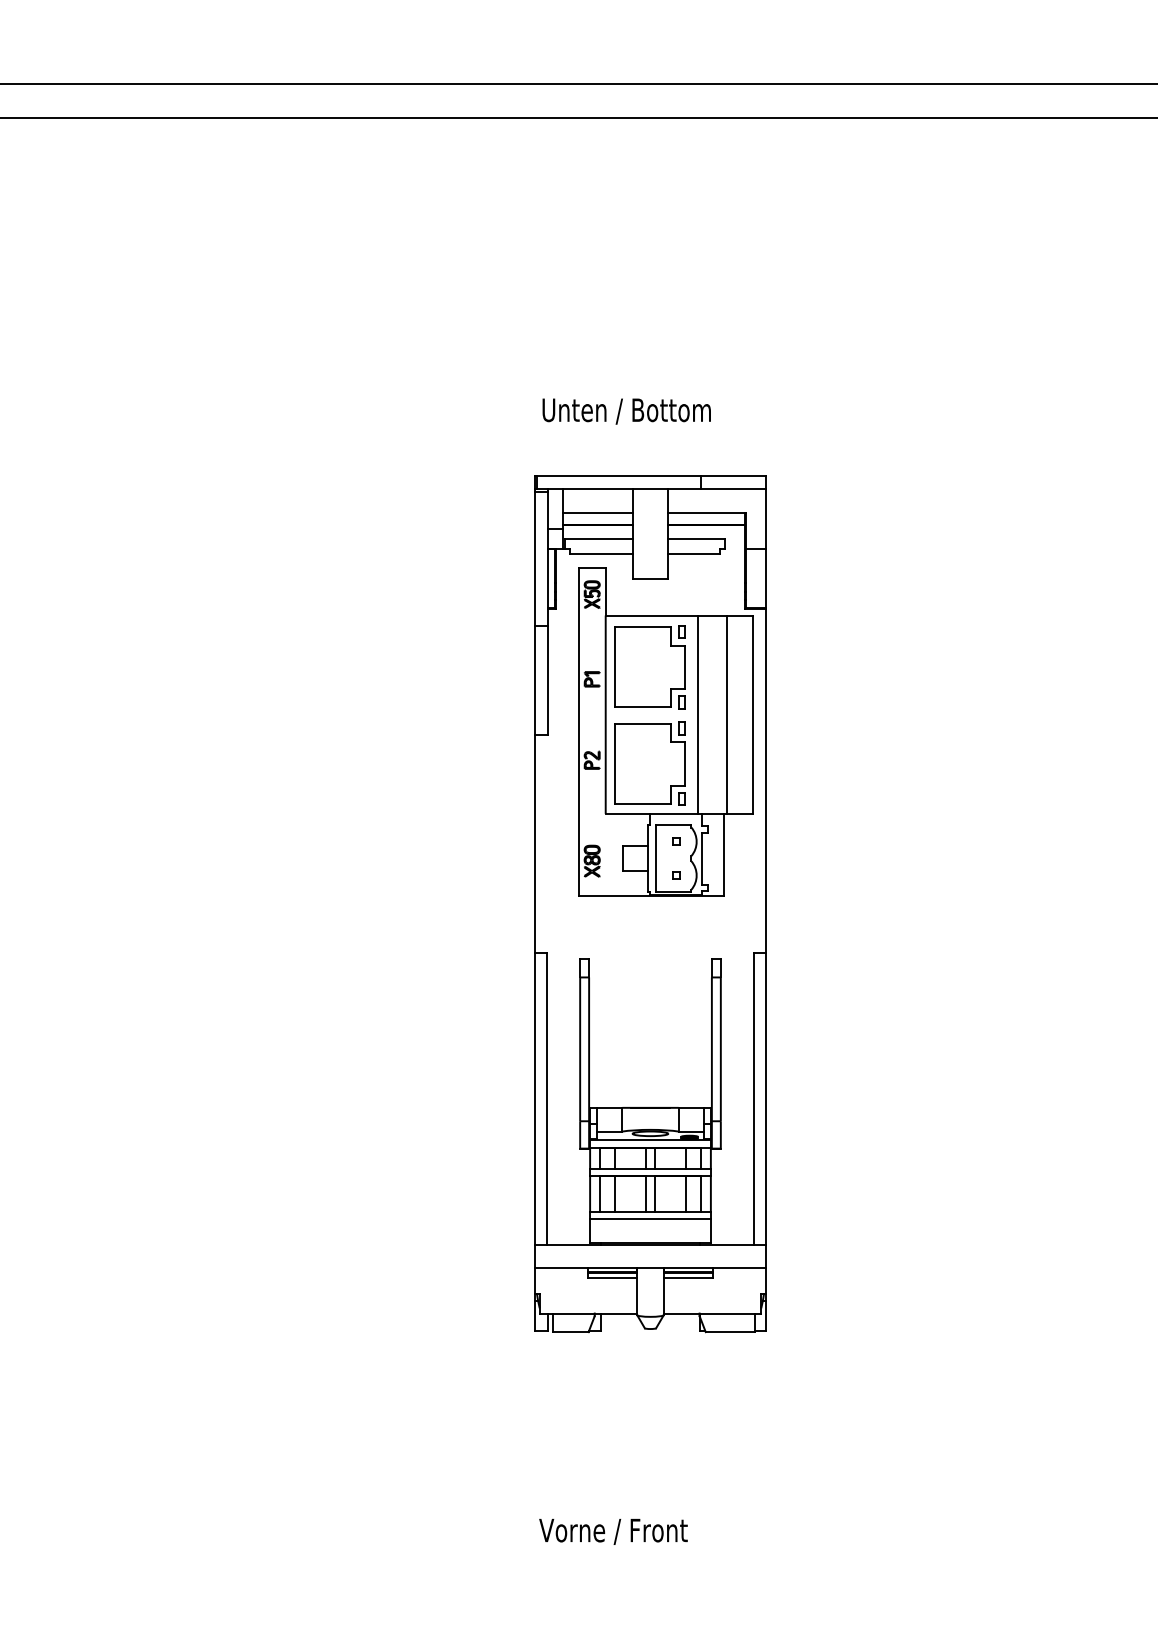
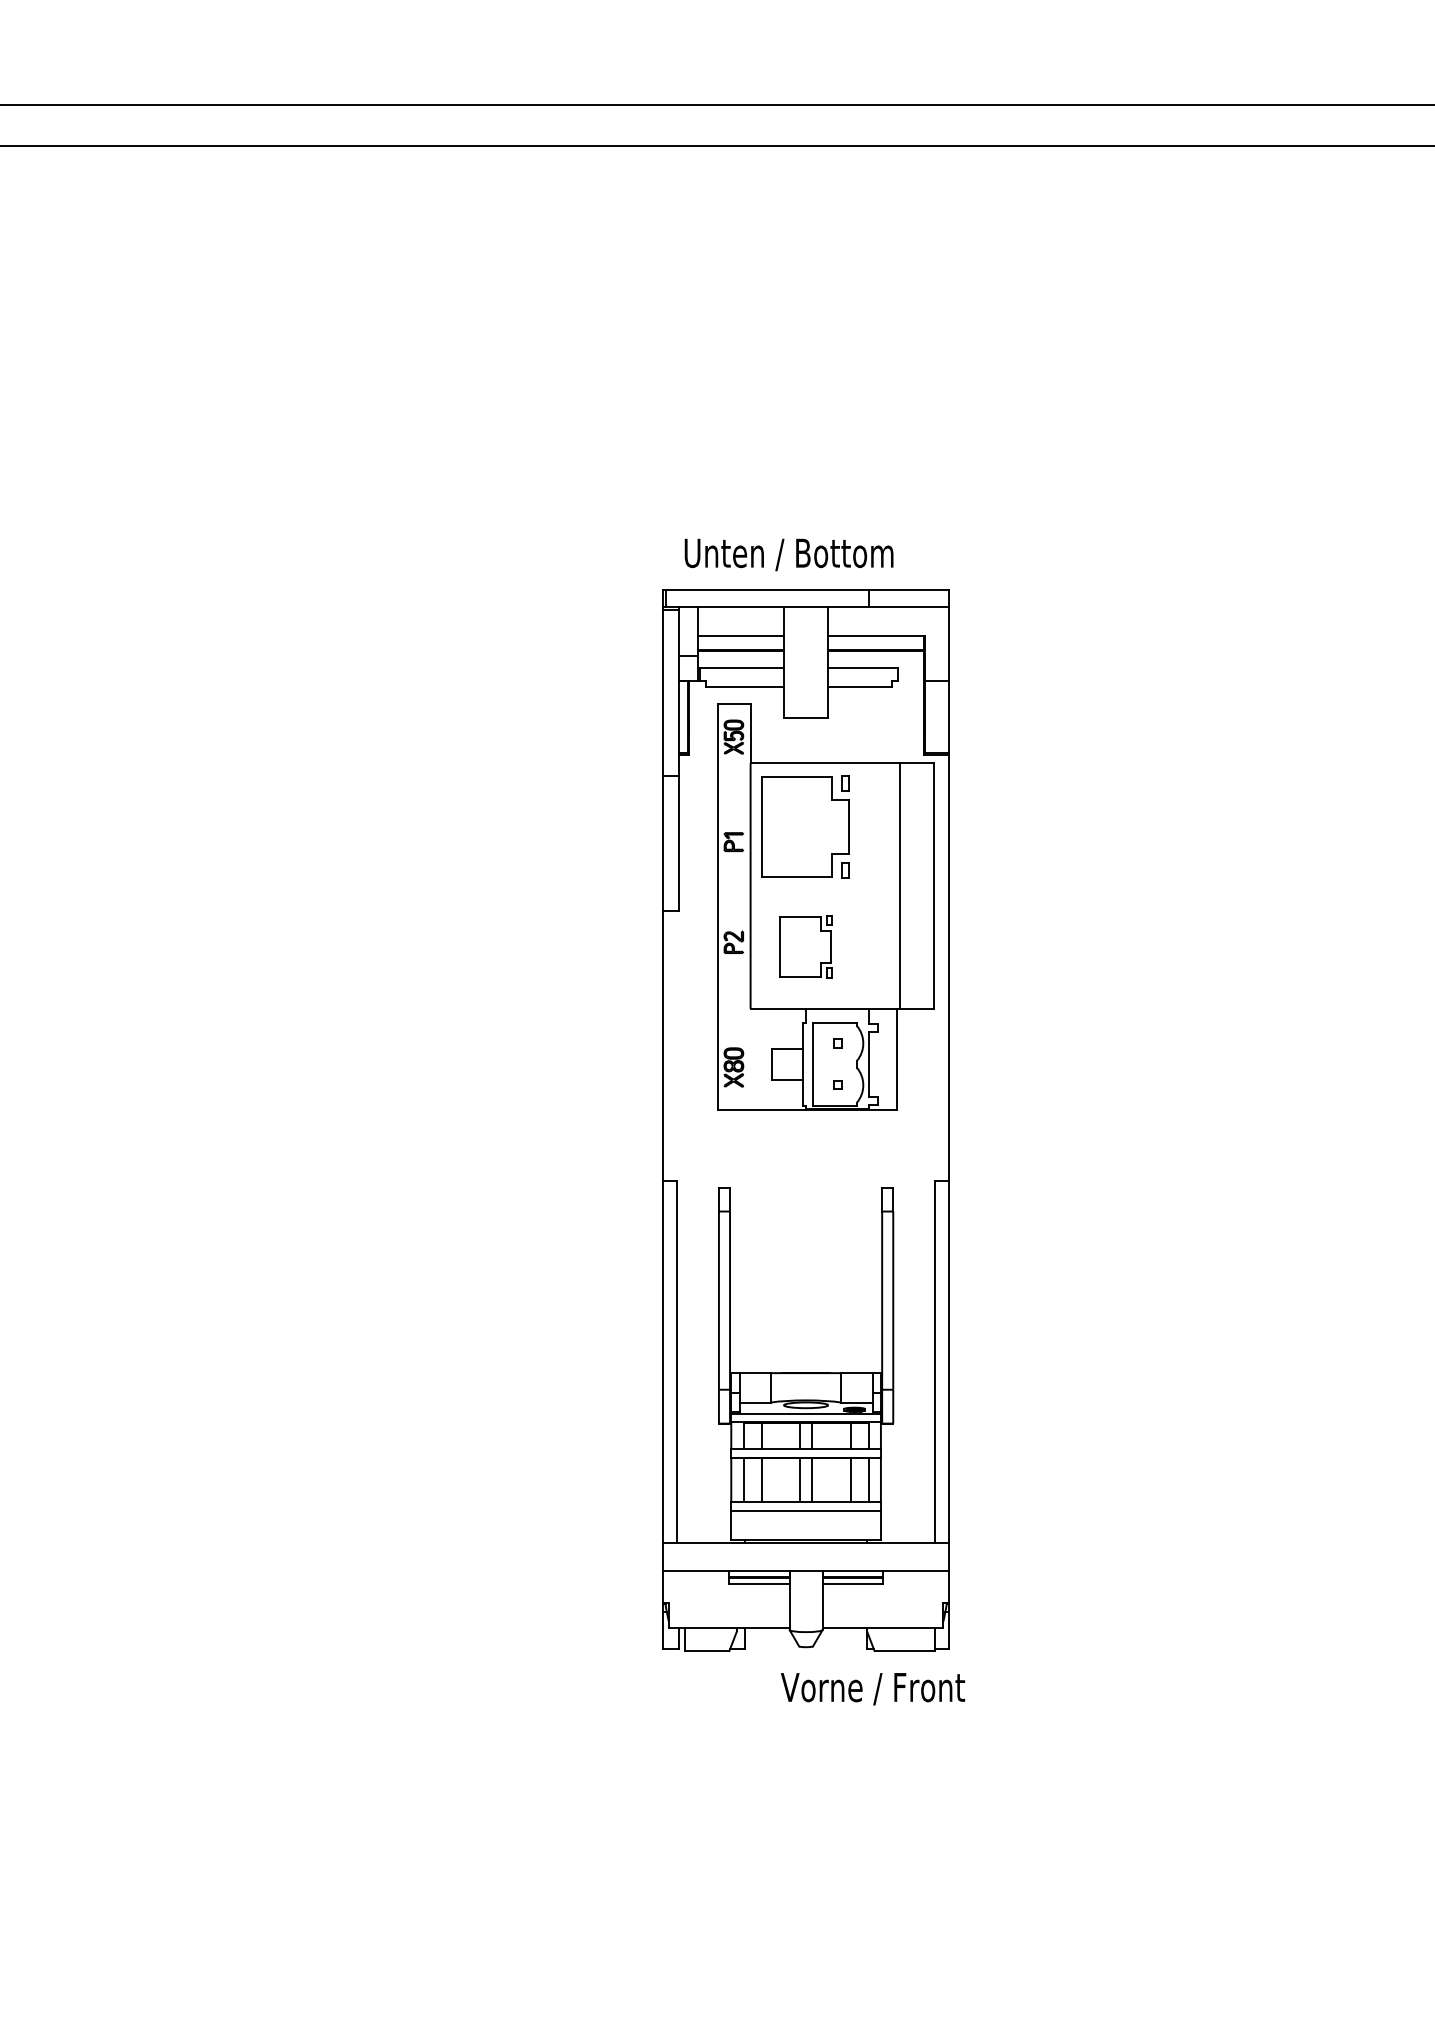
text: (626, 411) -> (788, 554), moved
line: (698, 714) -> (865, 885), removed
part: (649, 763) -> (804, 946), size x0.6
text: (613, 1531) -> (873, 1688), moved

